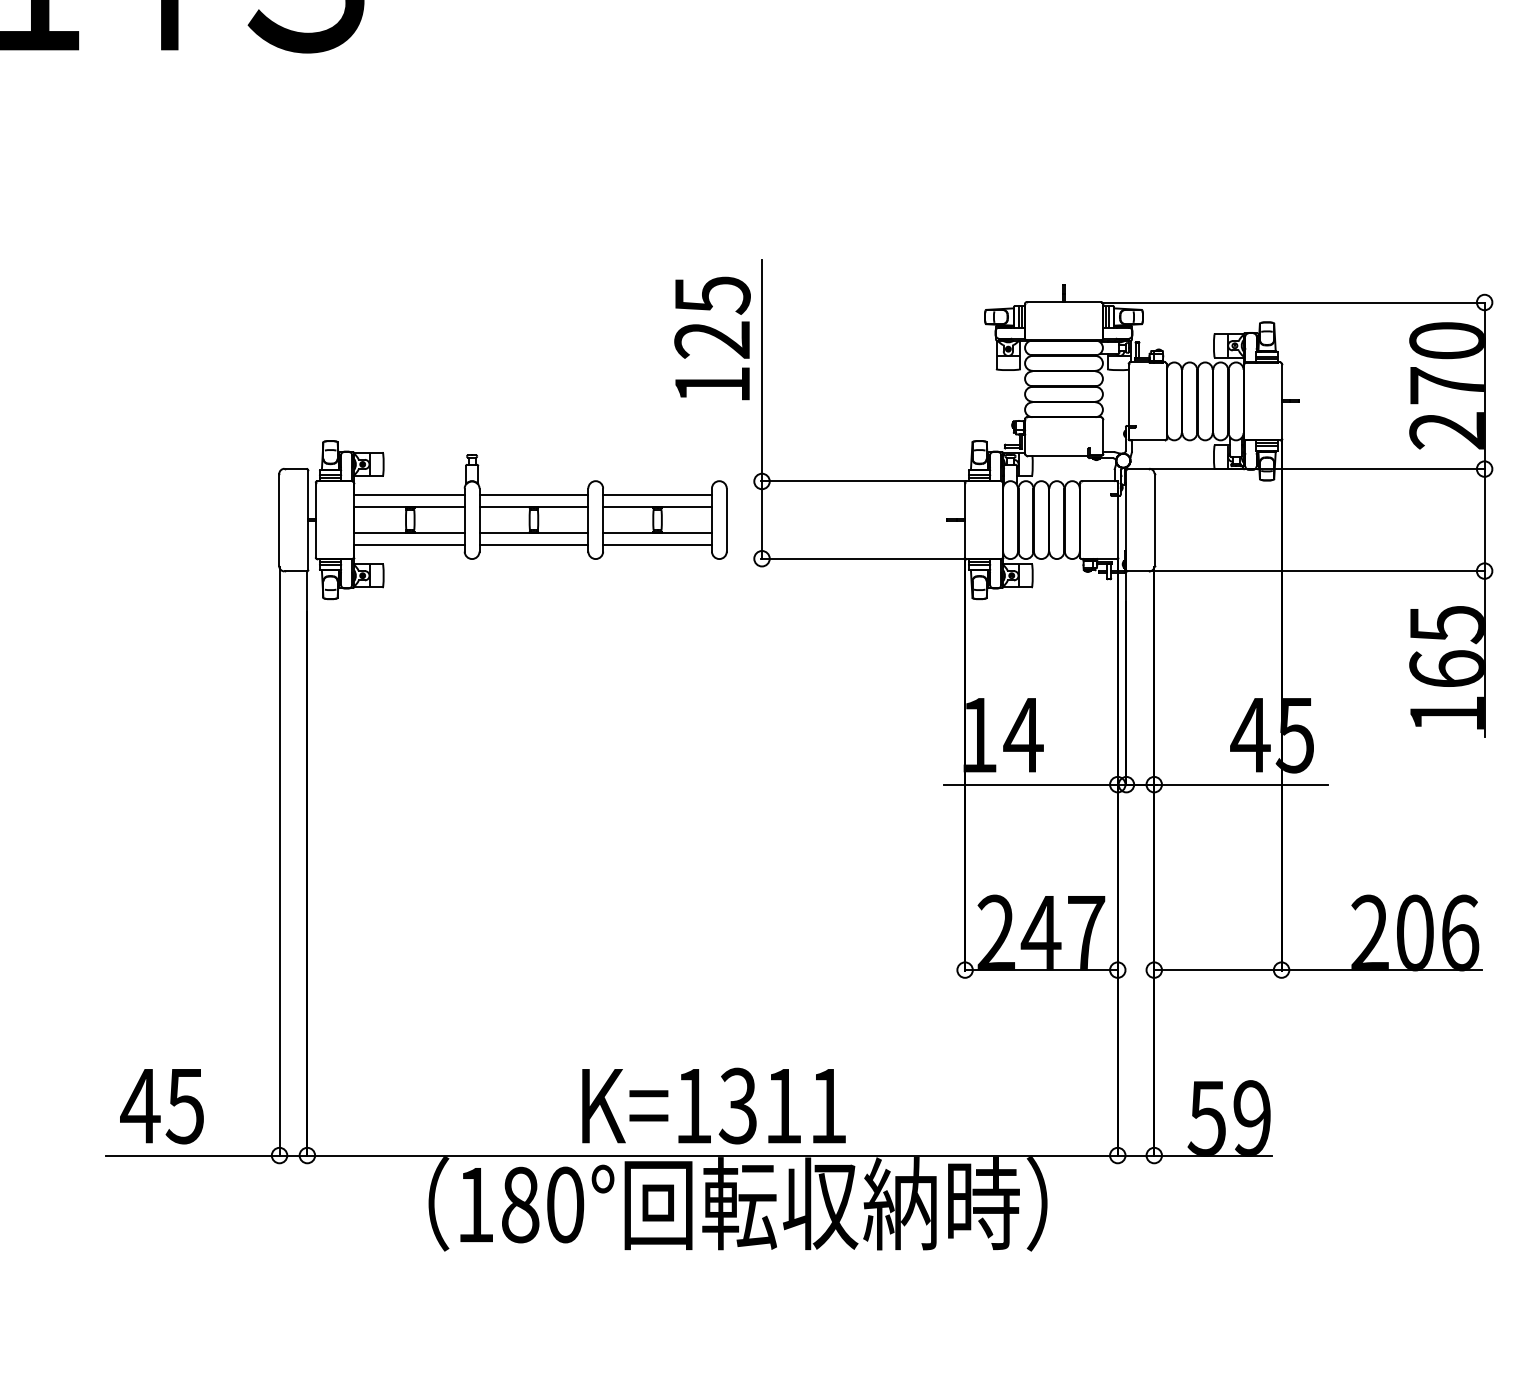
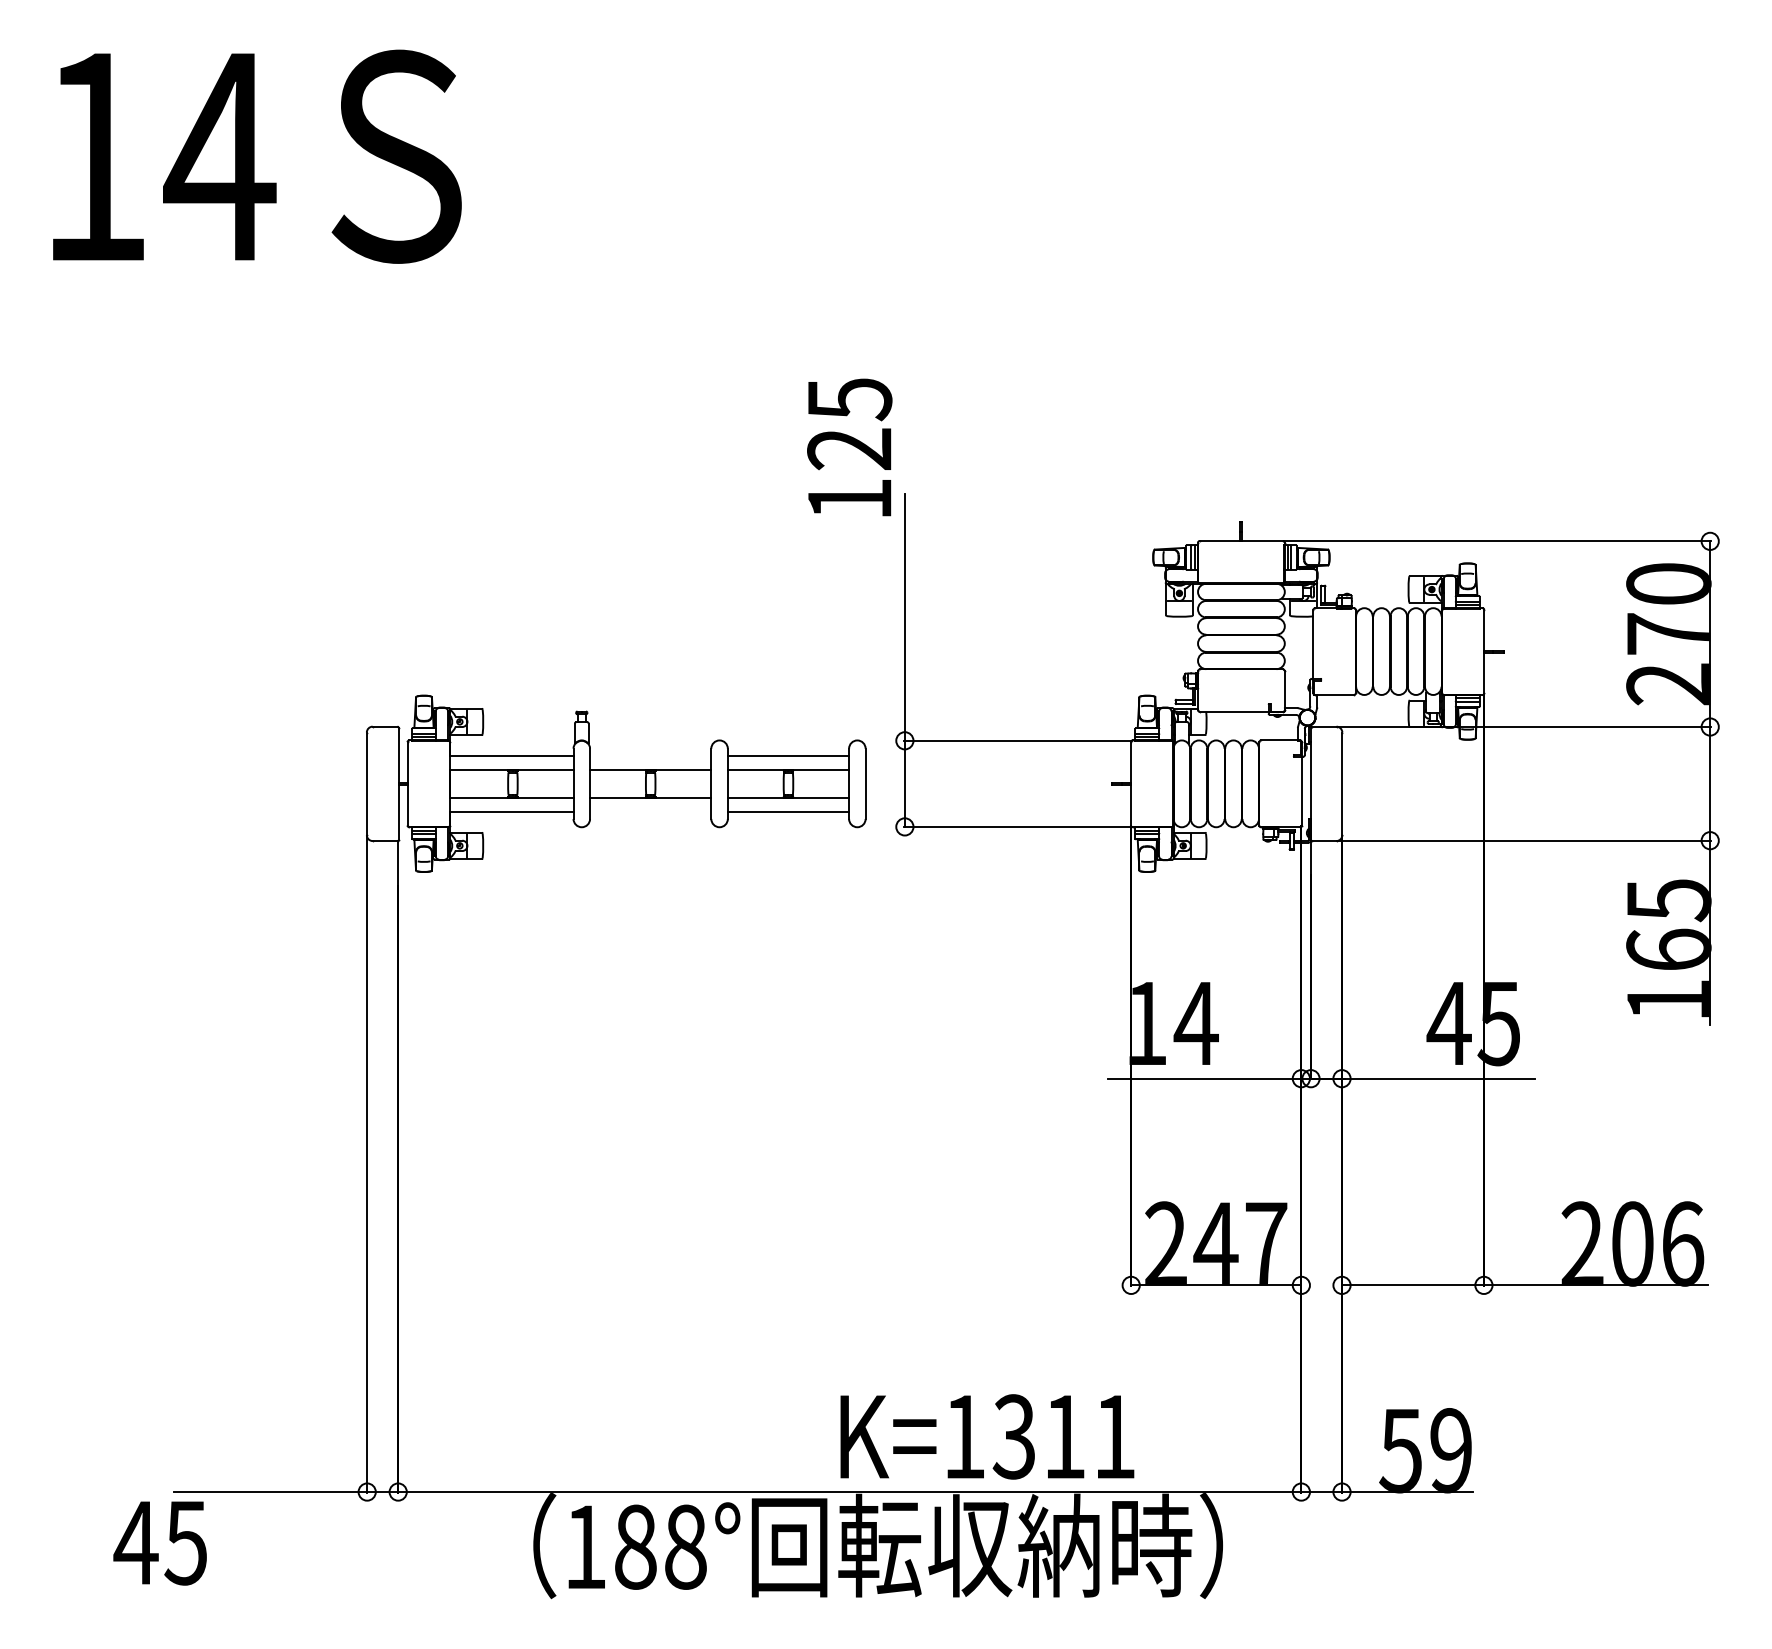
text: (712, 338) -> (849, 447), moved
line: (533, 494) -> (650, 755), removed
line: (533, 544) -> (650, 811), removed
text: (714, 1105) -> (987, 1436), moved
text: (161, 1106) -> (159, 1543), moved
text: (565, 1204) -> (685, 1546), 180° -> 188°

